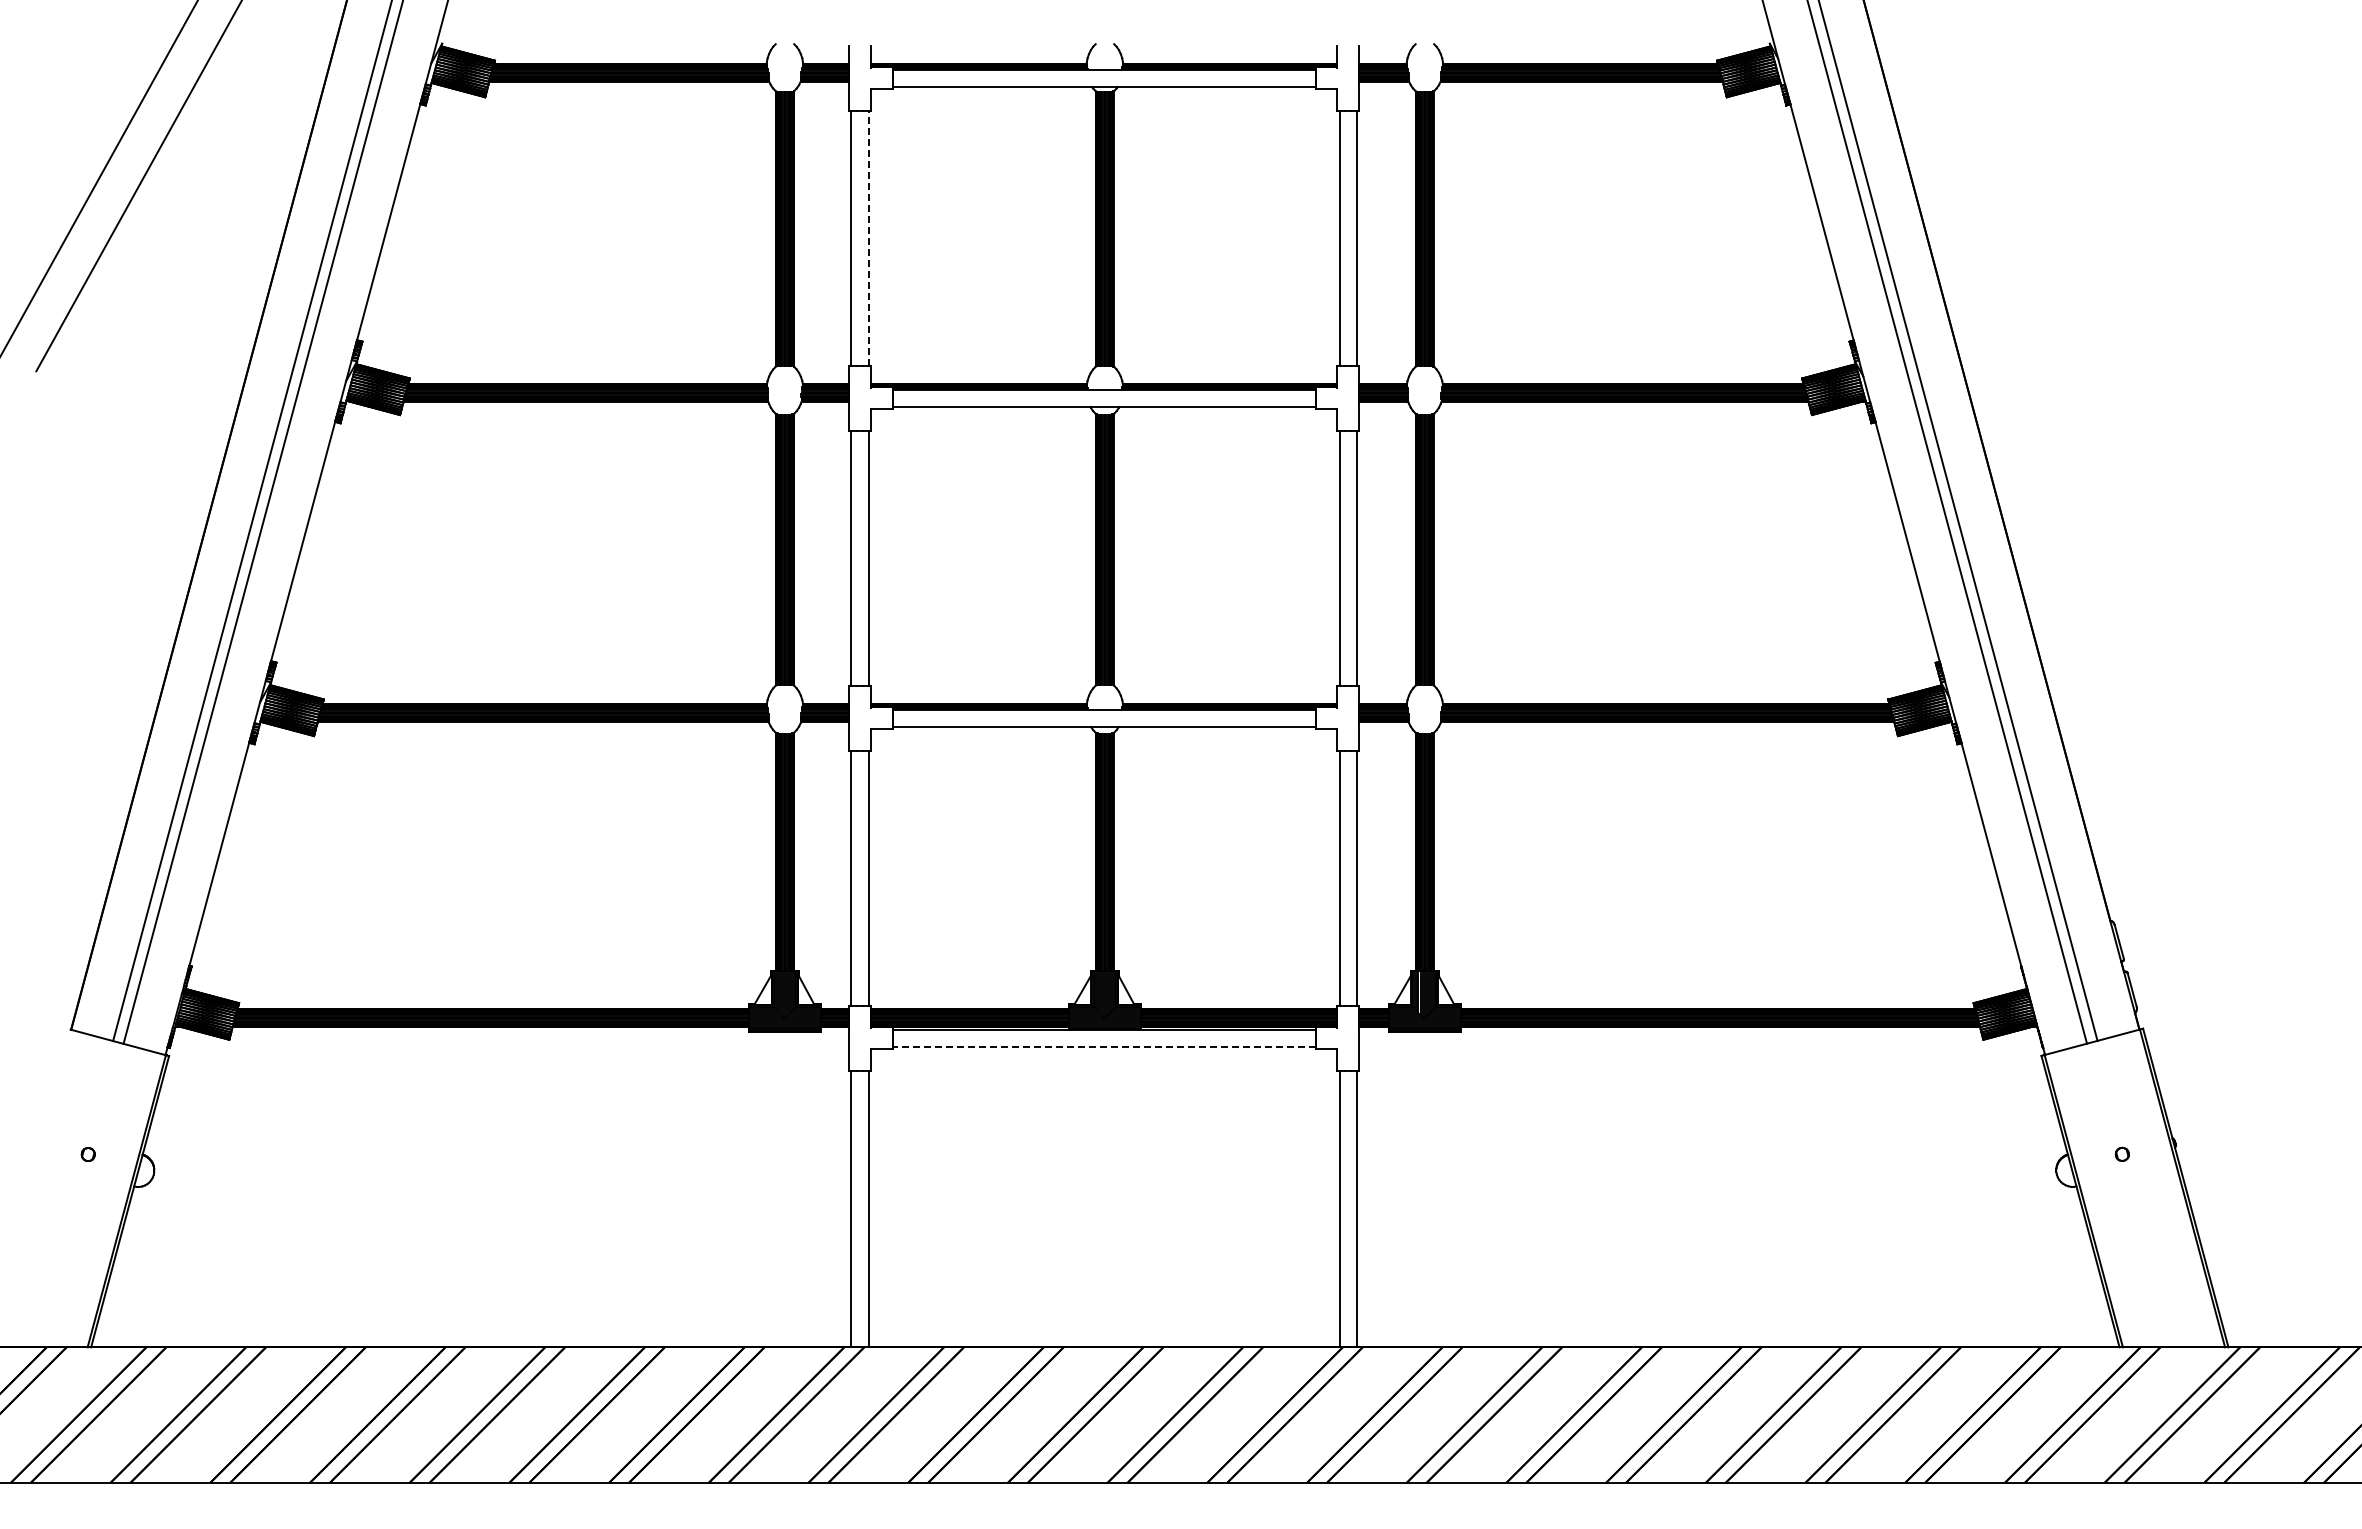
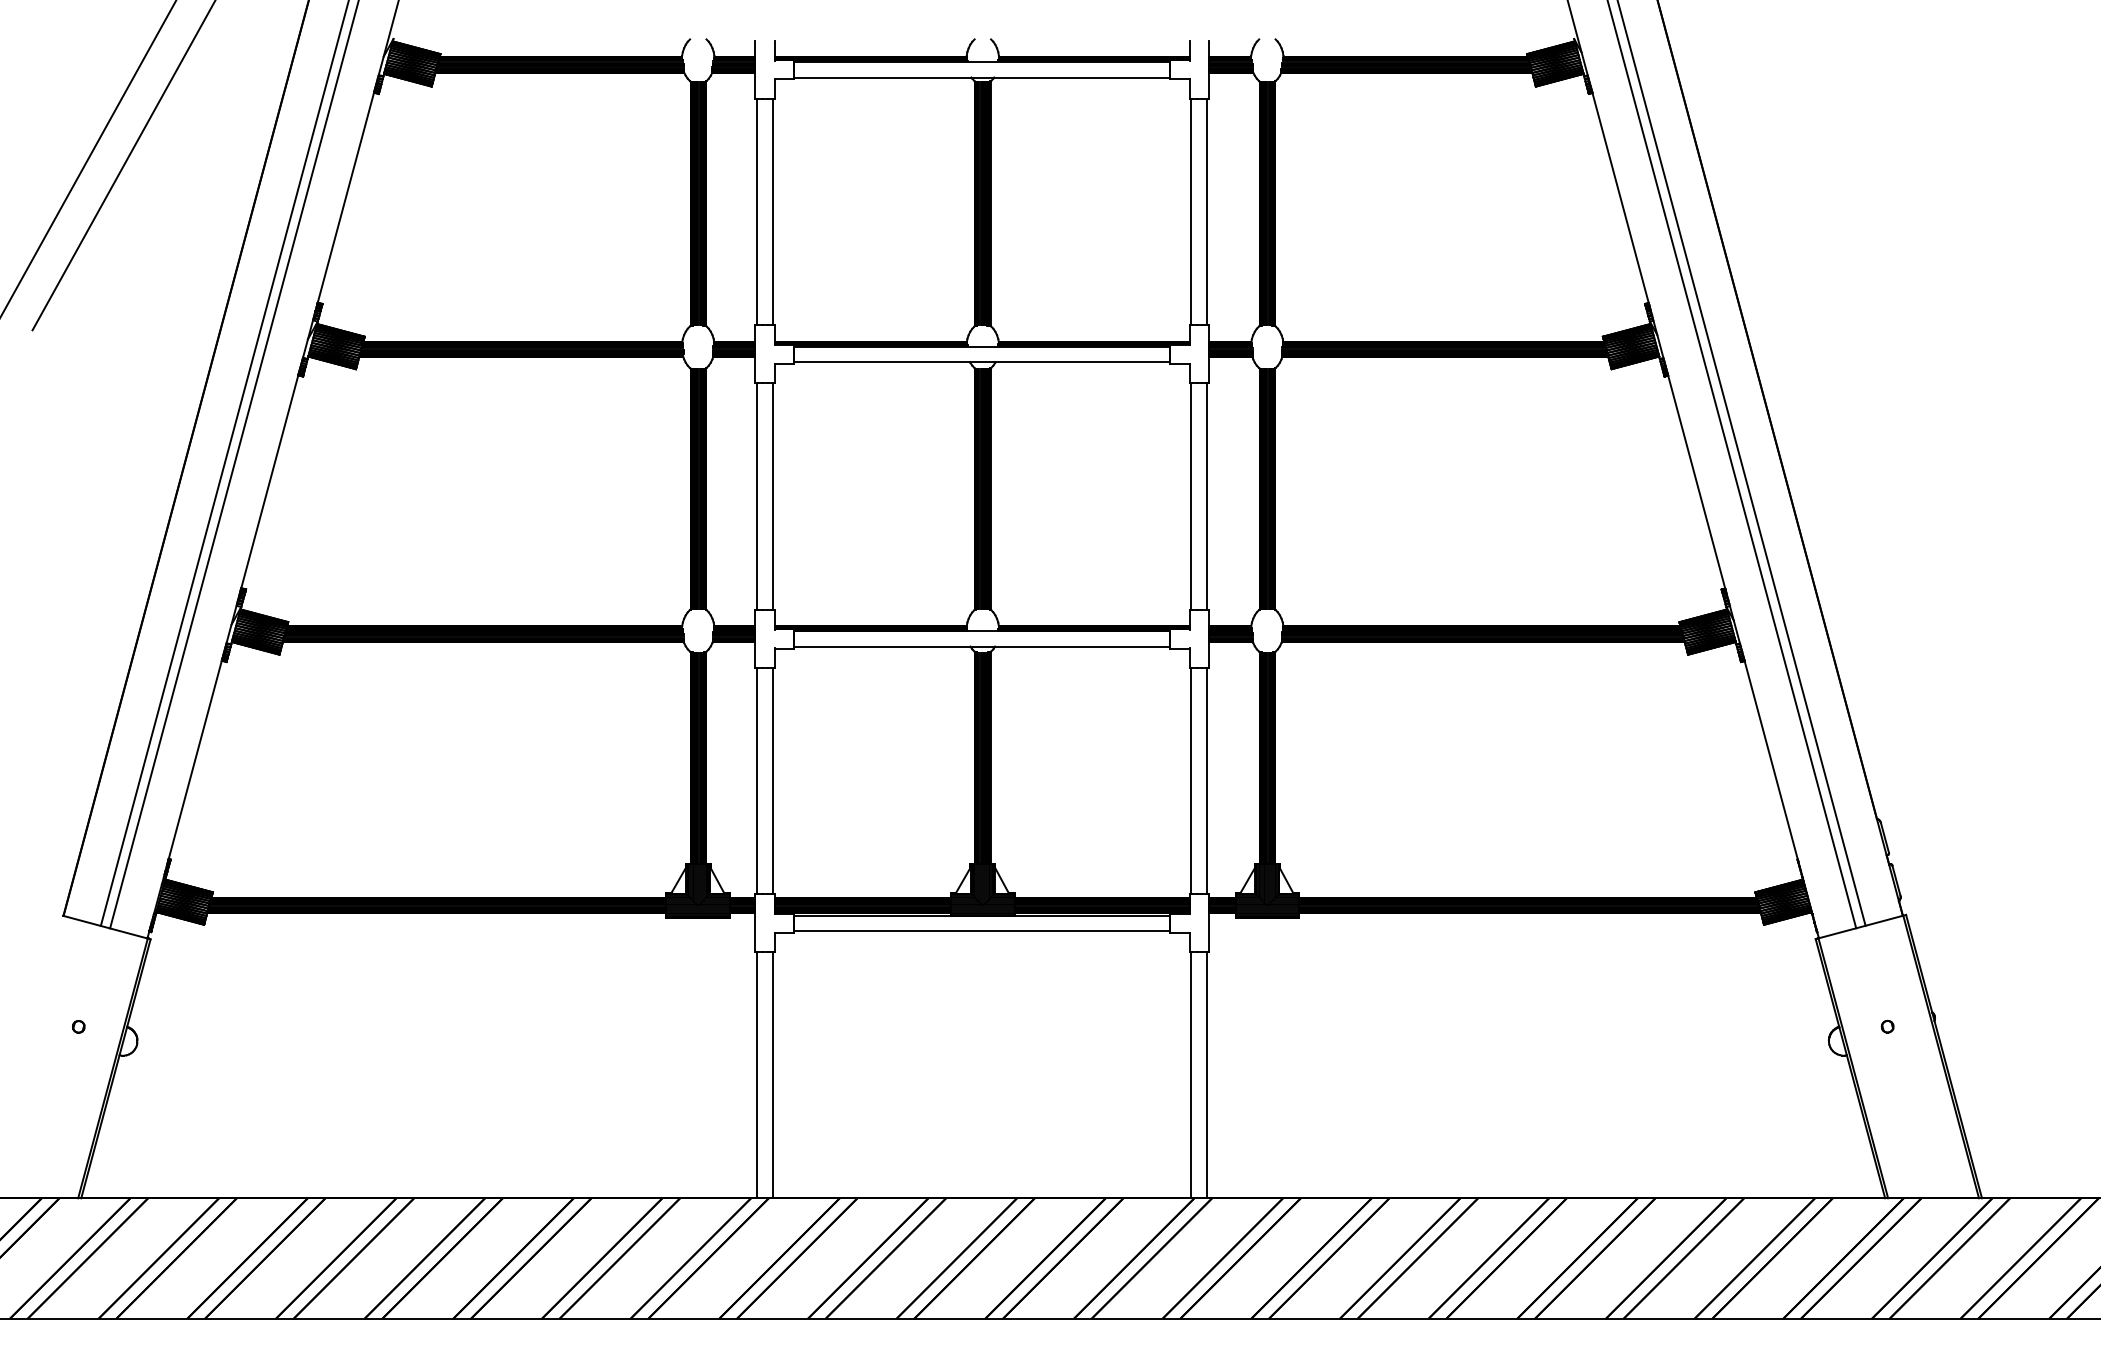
line: (868, 237) -> (772, 211), dashed -> solid
line: (1104, 1046) -> (982, 930), dashed -> solid

